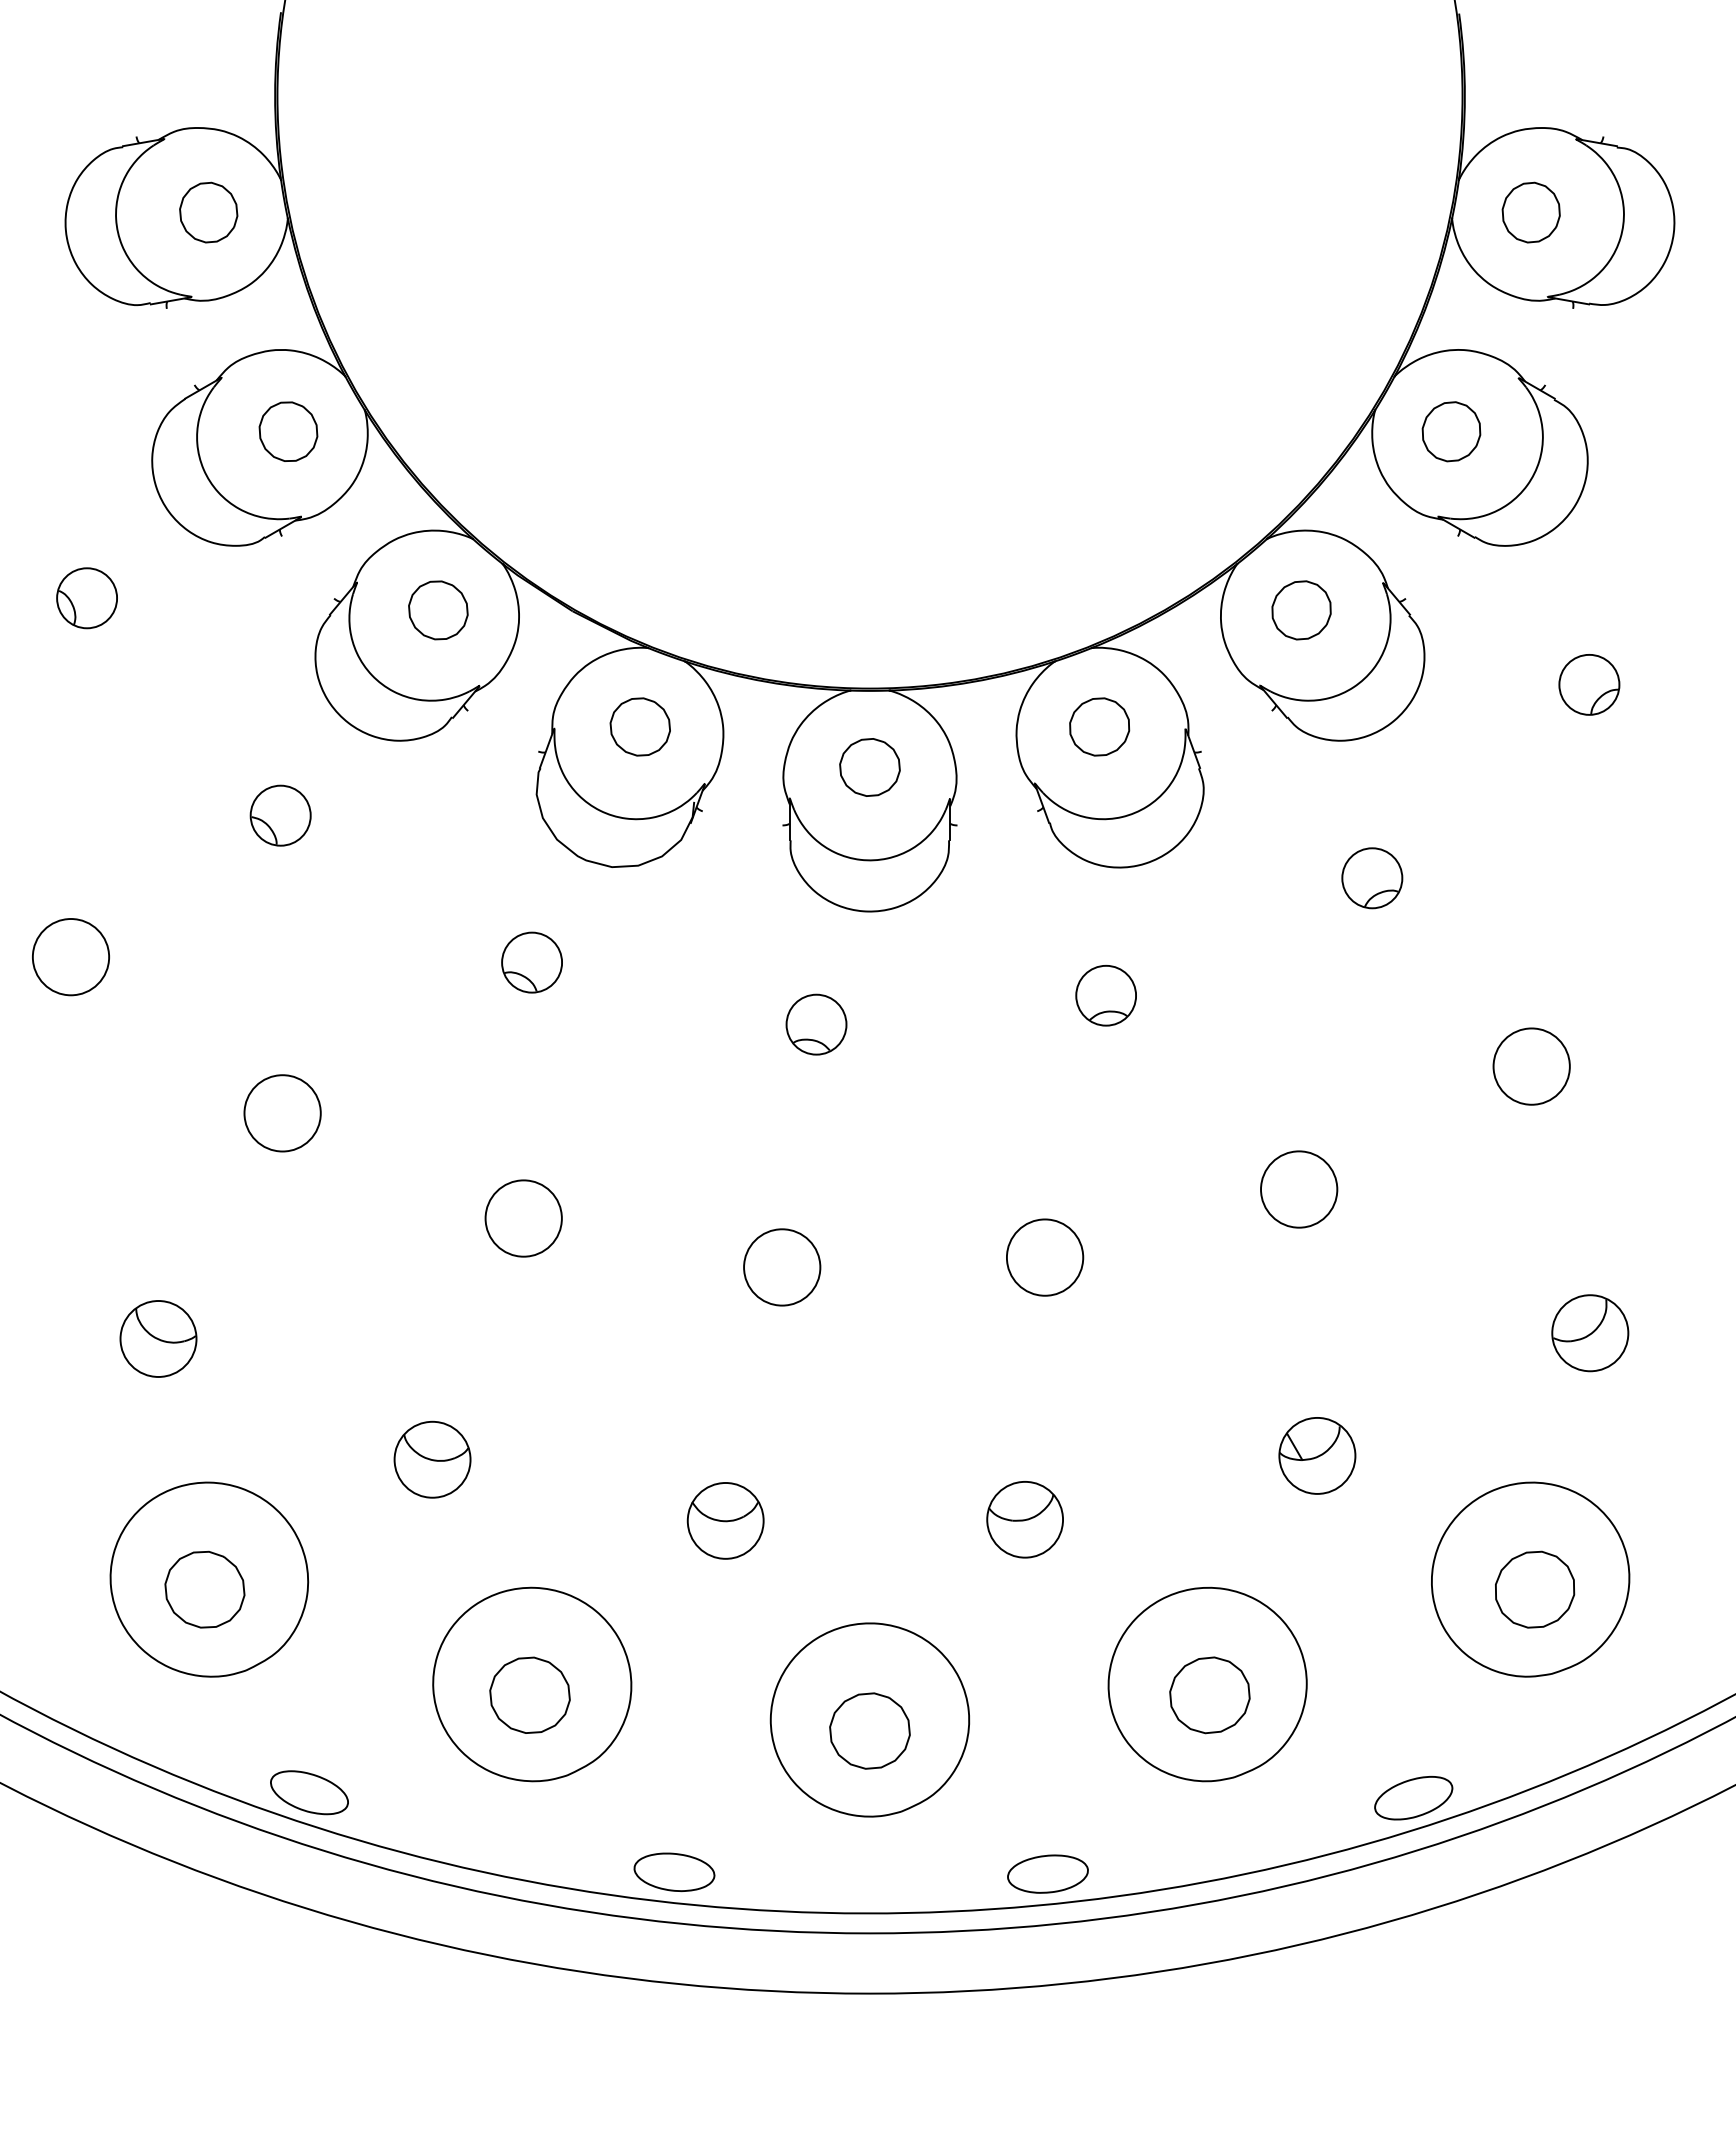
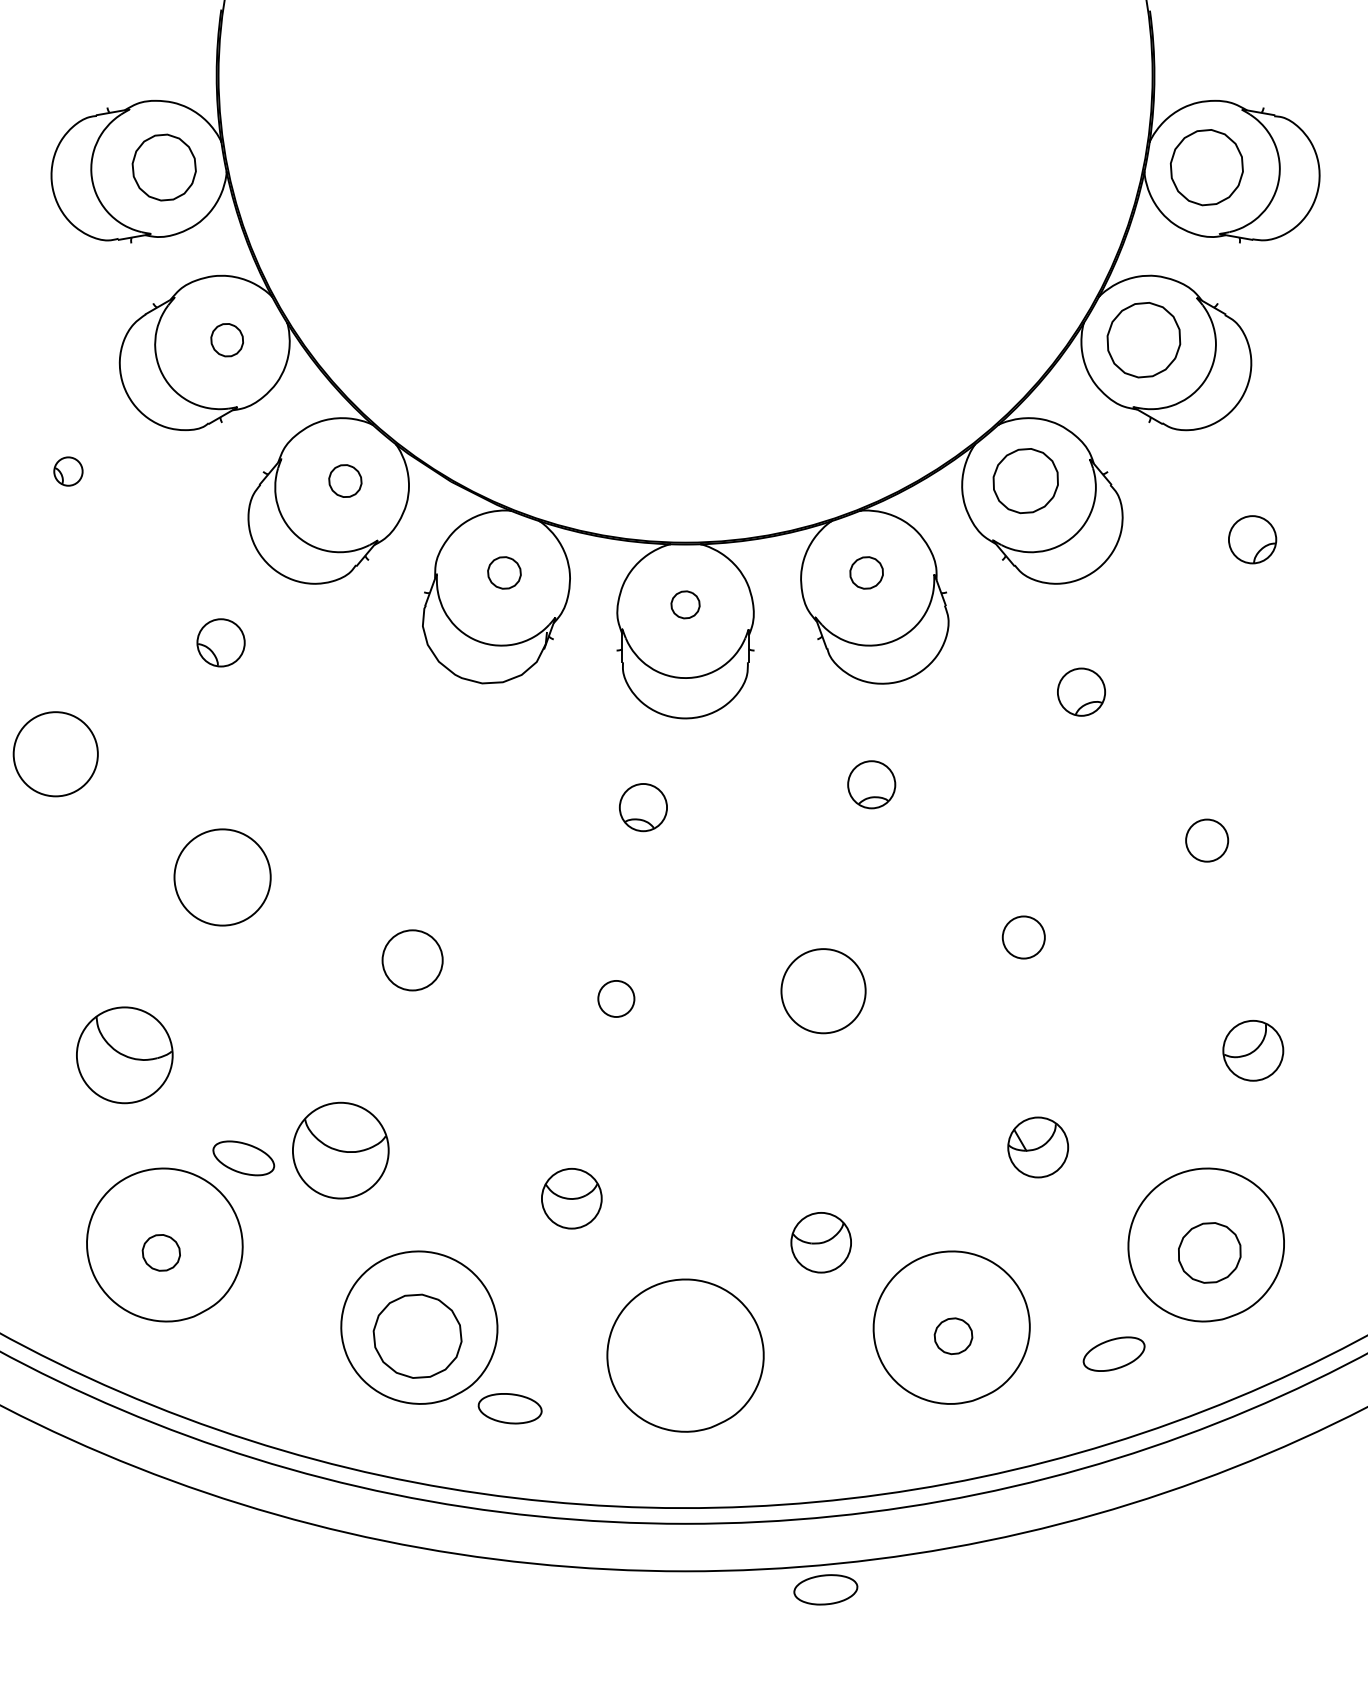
part: (208, 212) -> (164, 167), size x1.4
part: (1530, 212) -> (1206, 167), size x1.6
part: (288, 431) -> (227, 340), size x0.7
part: (1451, 431) -> (1143, 340), size x1.6
part: (86, 598) -> (68, 471), size x0.6
part: (438, 610) -> (345, 481), size x0.7
part: (1301, 610) -> (1025, 481), size x1.4
part: (639, 726) -> (503, 572), size x0.7
part: (1099, 726) -> (866, 572), size x0.7
part: (869, 767) -> (685, 604), size x0.6
circle: (70, 957) -> (55, 754), size x1.4
part: (531, 962) -> (418, 758), removed
circle: (1531, 1066) -> (1206, 840), size x0.7
circle: (282, 1113) -> (222, 877), size x1.6
circle: (1299, 1189) -> (1024, 937), size x0.7
circle: (1044, 1257) -> (823, 991), size x1.4
circle: (782, 1267) -> (616, 998), size x0.6
part: (158, 1338) -> (124, 1054), size x1.6
part: (432, 1459) -> (340, 1150), size x1.6
part: (1024, 1519) -> (820, 1242), moved
part: (204, 1589) -> (161, 1252), size x0.6
part: (529, 1694) -> (417, 1335), size x1.4
part: (1209, 1695) -> (953, 1336), size x0.6
part: (869, 1730) -> (685, 1363), removed
part: (309, 1792) -> (243, 1158), moved
part: (1413, 1798) -> (1113, 1354), moved
part: (674, 1872) -> (510, 1408), moved
part: (1047, 1873) -> (825, 1589), moved

